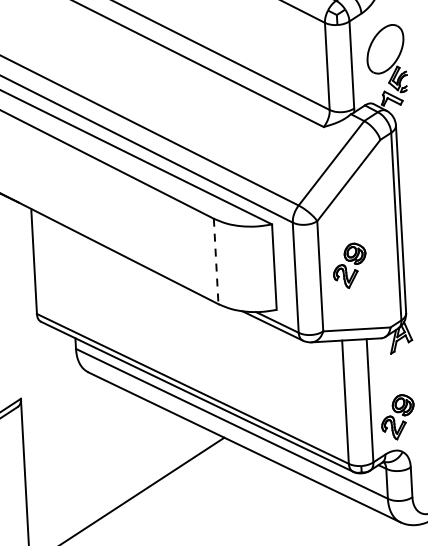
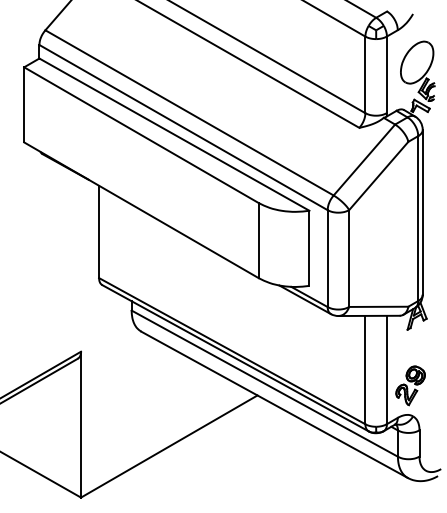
line: (215, 261) -> (258, 240), dashed -> solid
part: (349, 265) -> (375, 250), removed

